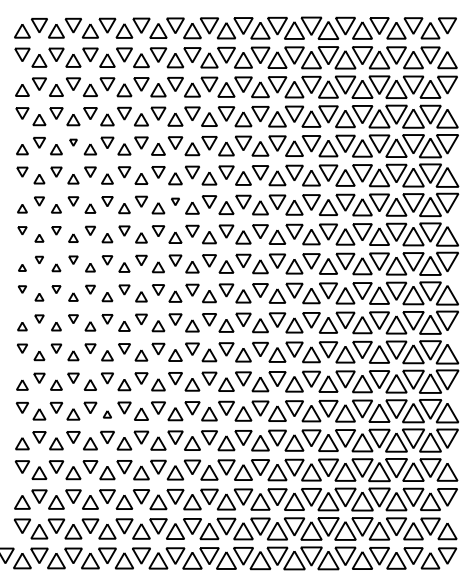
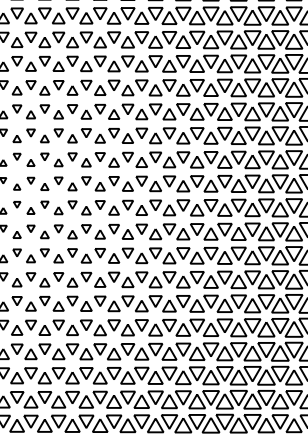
part: (73, 142) -> (31, 84), size x1.67
part: (175, 201) -> (114, 133), size x1.67
part: (107, 414) -> (58, 306), size x1.67

